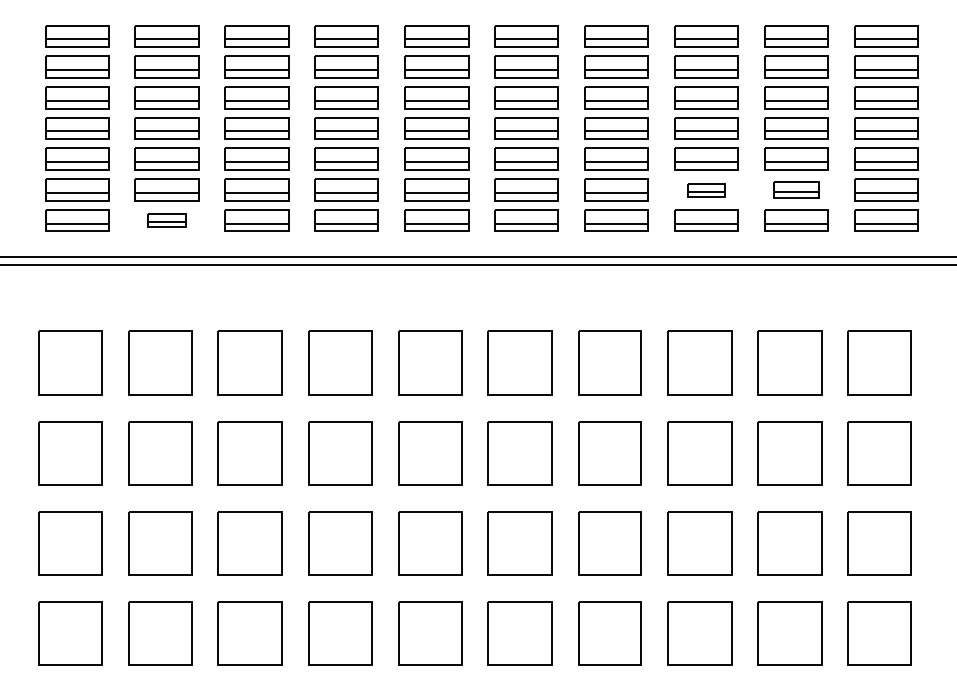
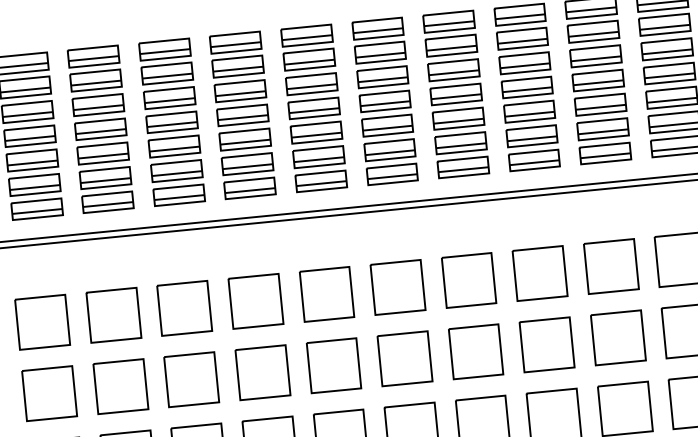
part: (706, 189) -> (531, 135), size x1.67
part: (796, 189) -> (603, 128), size x1.43
part: (166, 220) -> (107, 202), size x1.67

